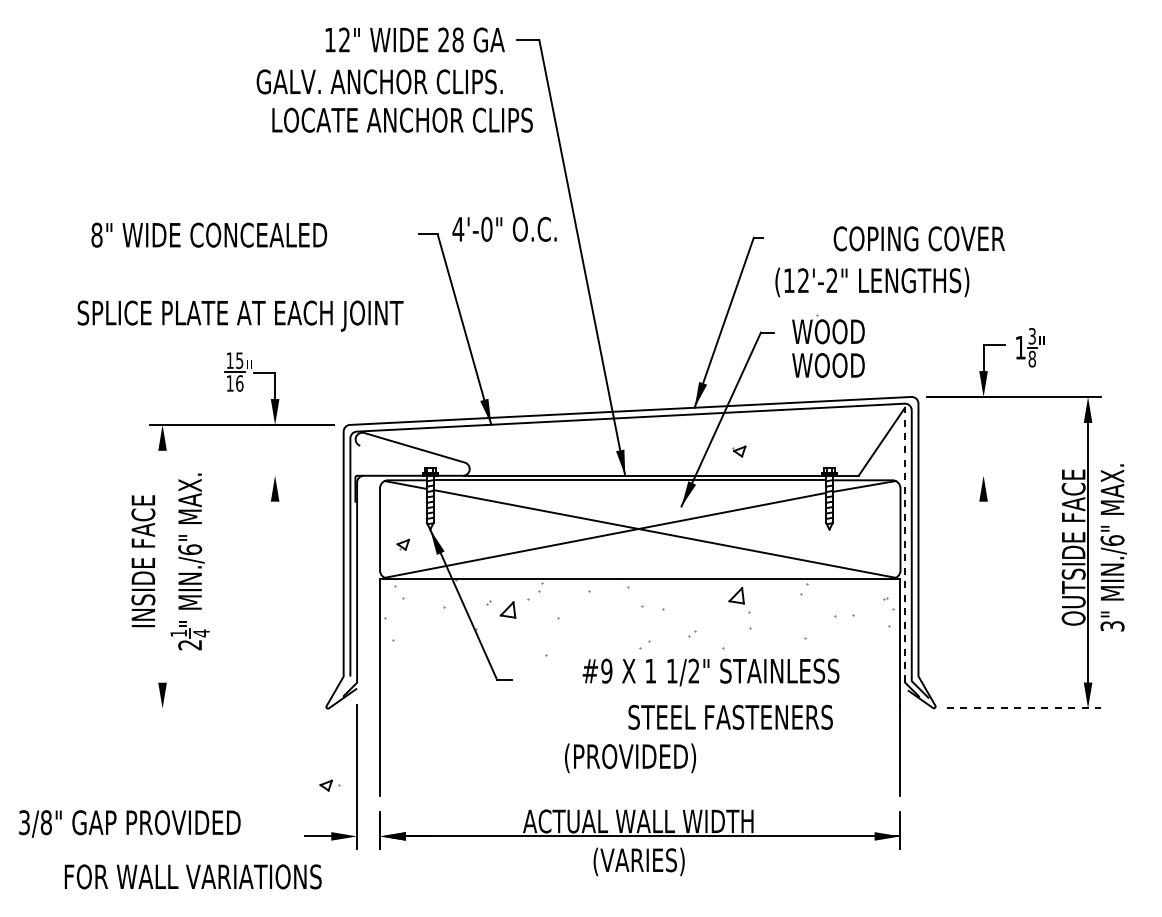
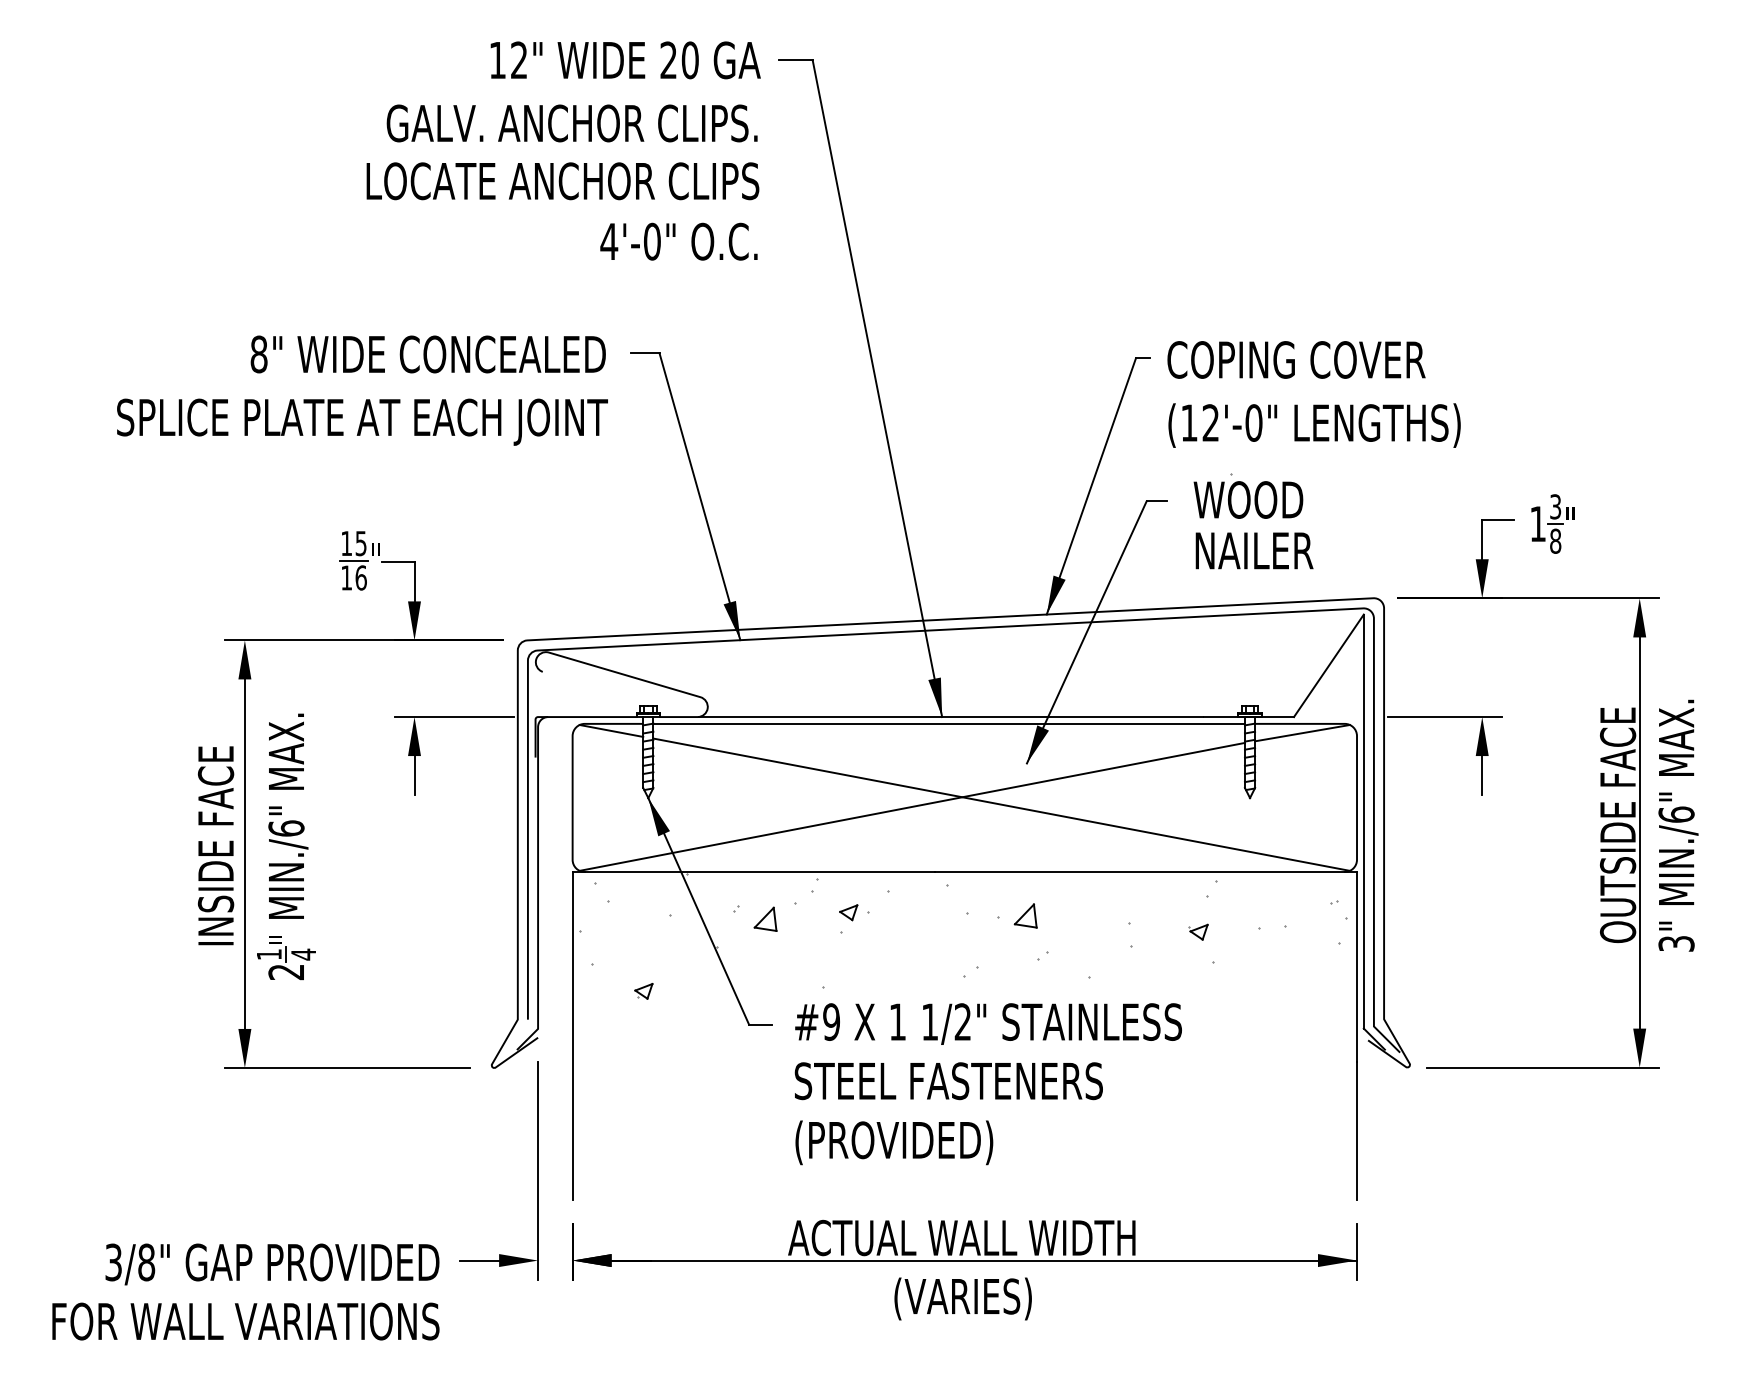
text: (457, 40) -> (689, 61), 28 -> 20
text: (402, 119) -> (562, 180), moved
text: (504, 228) -> (678, 240), moved
text: (209, 234) -> (428, 353), moved
text: (918, 238) -> (1295, 359), moved
text: (831, 280) -> (1253, 422), (12'-2" -> (12'-0"
text: (240, 315) -> (362, 421), moved
text: (831, 365) -> (1253, 550), WOOD -> NAILER
part: (739, 451) -> (1198, 932), moved
line: (301, 475) -> (454, 716), added
line: (958, 475) -> (1444, 716), added
line: (275, 514) -> (415, 775), added
line: (983, 514) -> (1482, 775), added
part: (402, 544) -> (642, 990), moved
line: (905, 544) -> (1364, 820), dashed -> solid
line: (162, 566) -> (244, 853), added
part: (736, 595) -> (1025, 915), moved
text: (710, 672) -> (987, 1024), moved
line: (230, 708) -> (347, 1067), added
line: (1024, 708) -> (1543, 1067), dashed -> solid
text: (730, 716) -> (948, 1079), moved
text: (630, 758) -> (894, 1143), moved
part: (329, 785) -> (853, 912), moved
text: (129, 823) -> (271, 1263), moved
text: (192, 876) -> (244, 1320), moved

